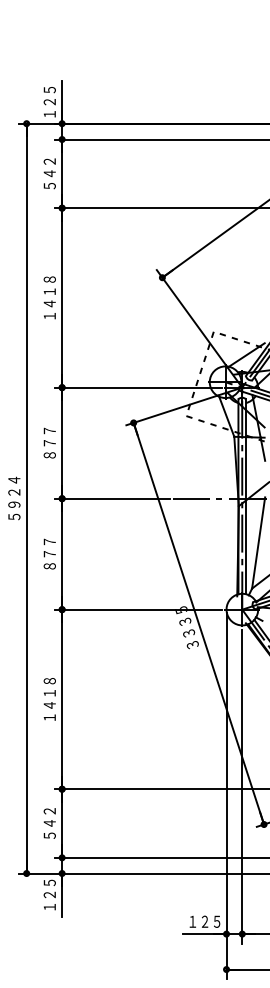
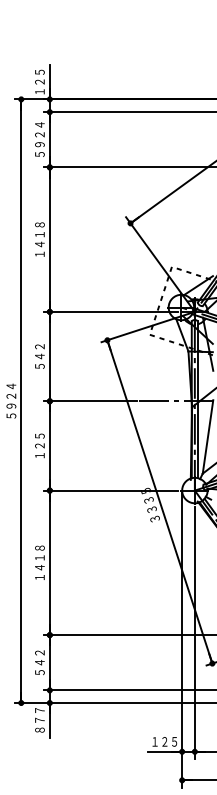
text: (49, 173) -> (39, 139), ５４２ -> ５９２４
text: (49, 442) -> (39, 356), ８７７ -> ５４２
text: (49, 553) -> (39, 445), ８７７ -> １２５
text: (49, 894) -> (39, 719), １２５ -> ８７７

